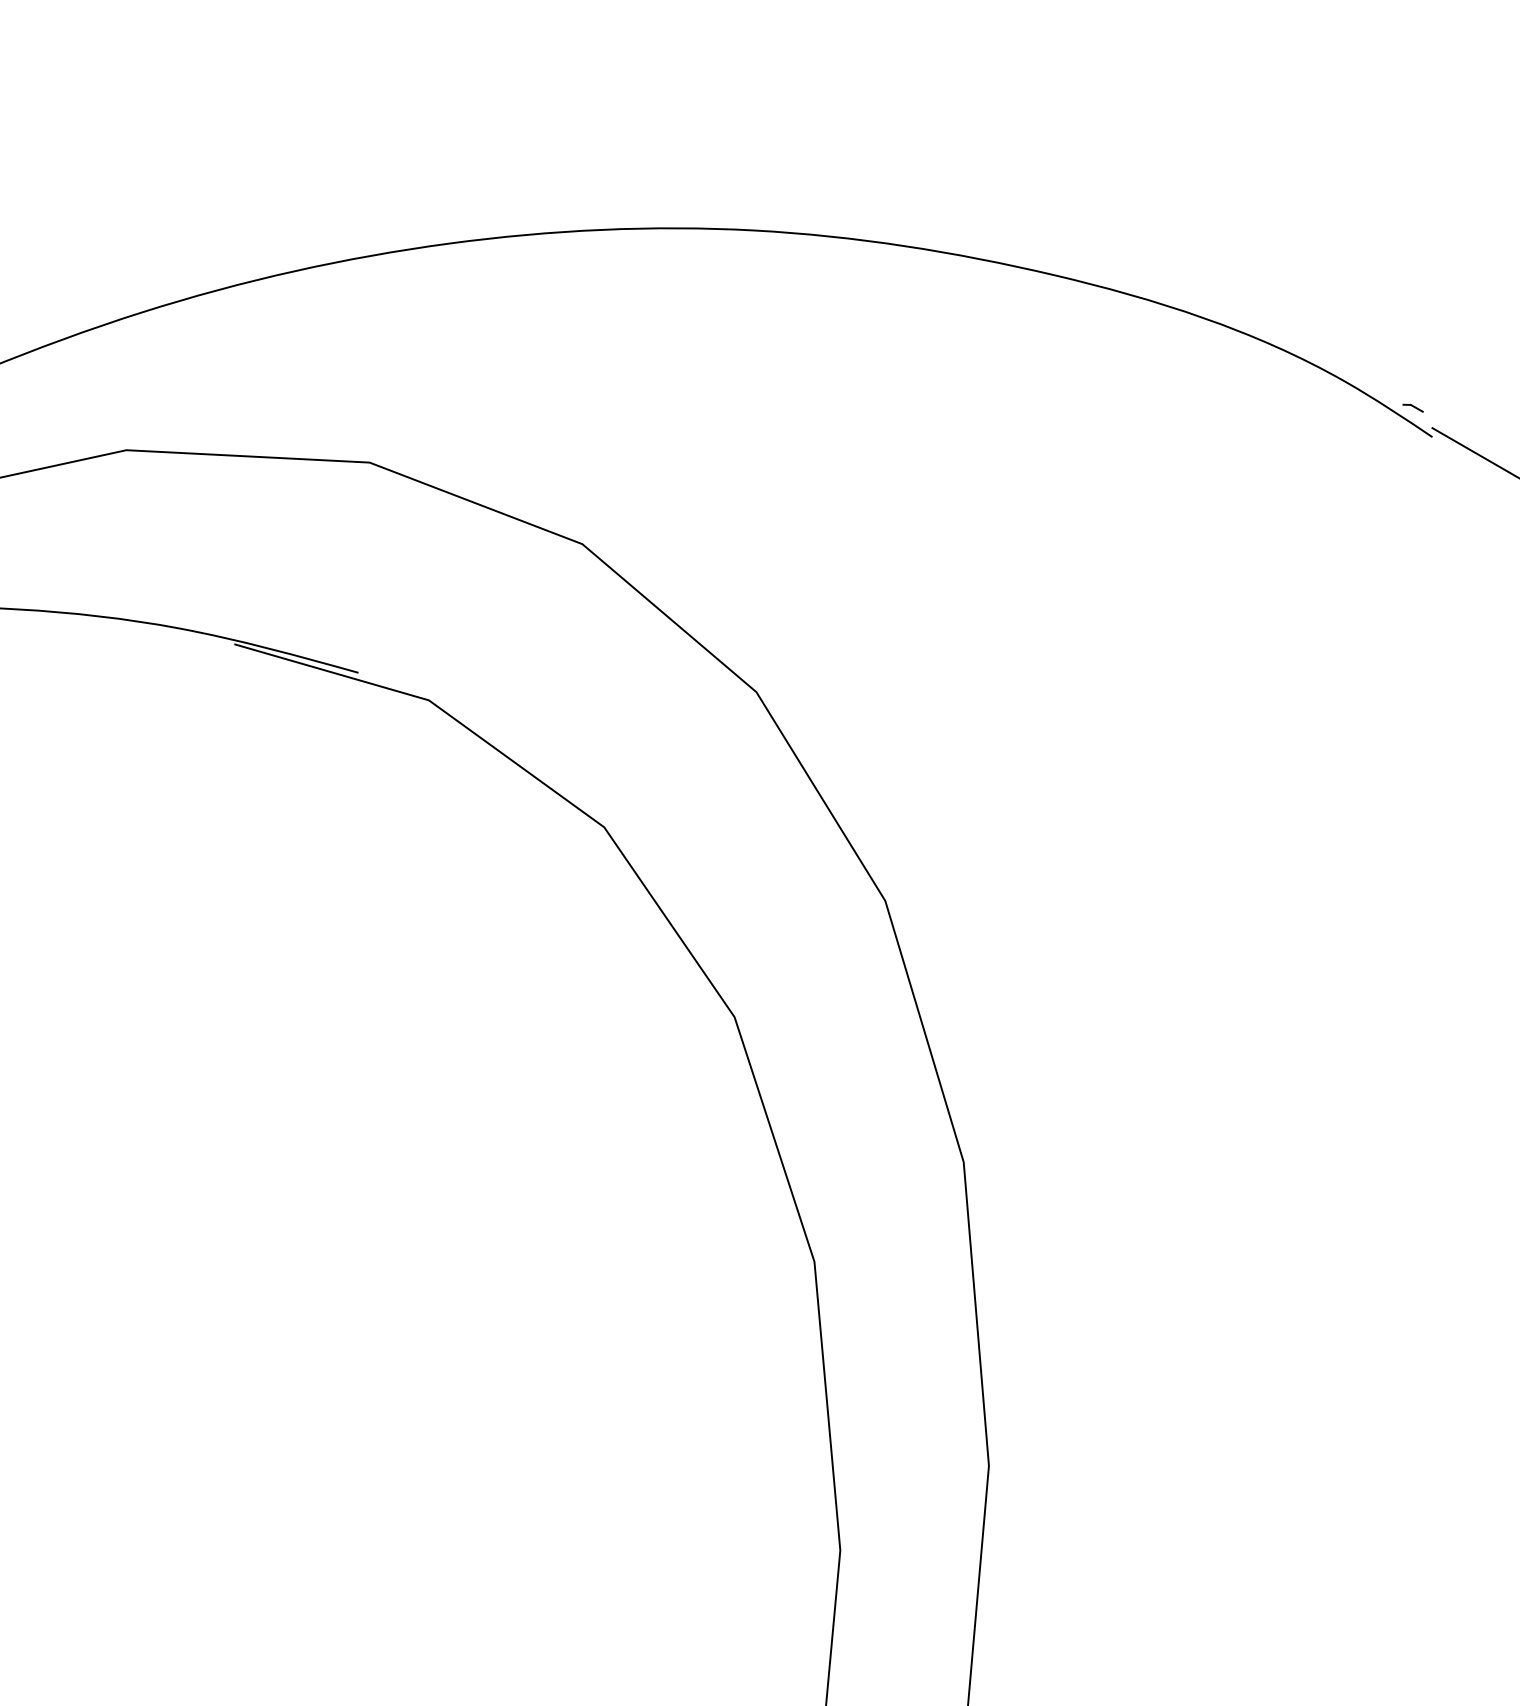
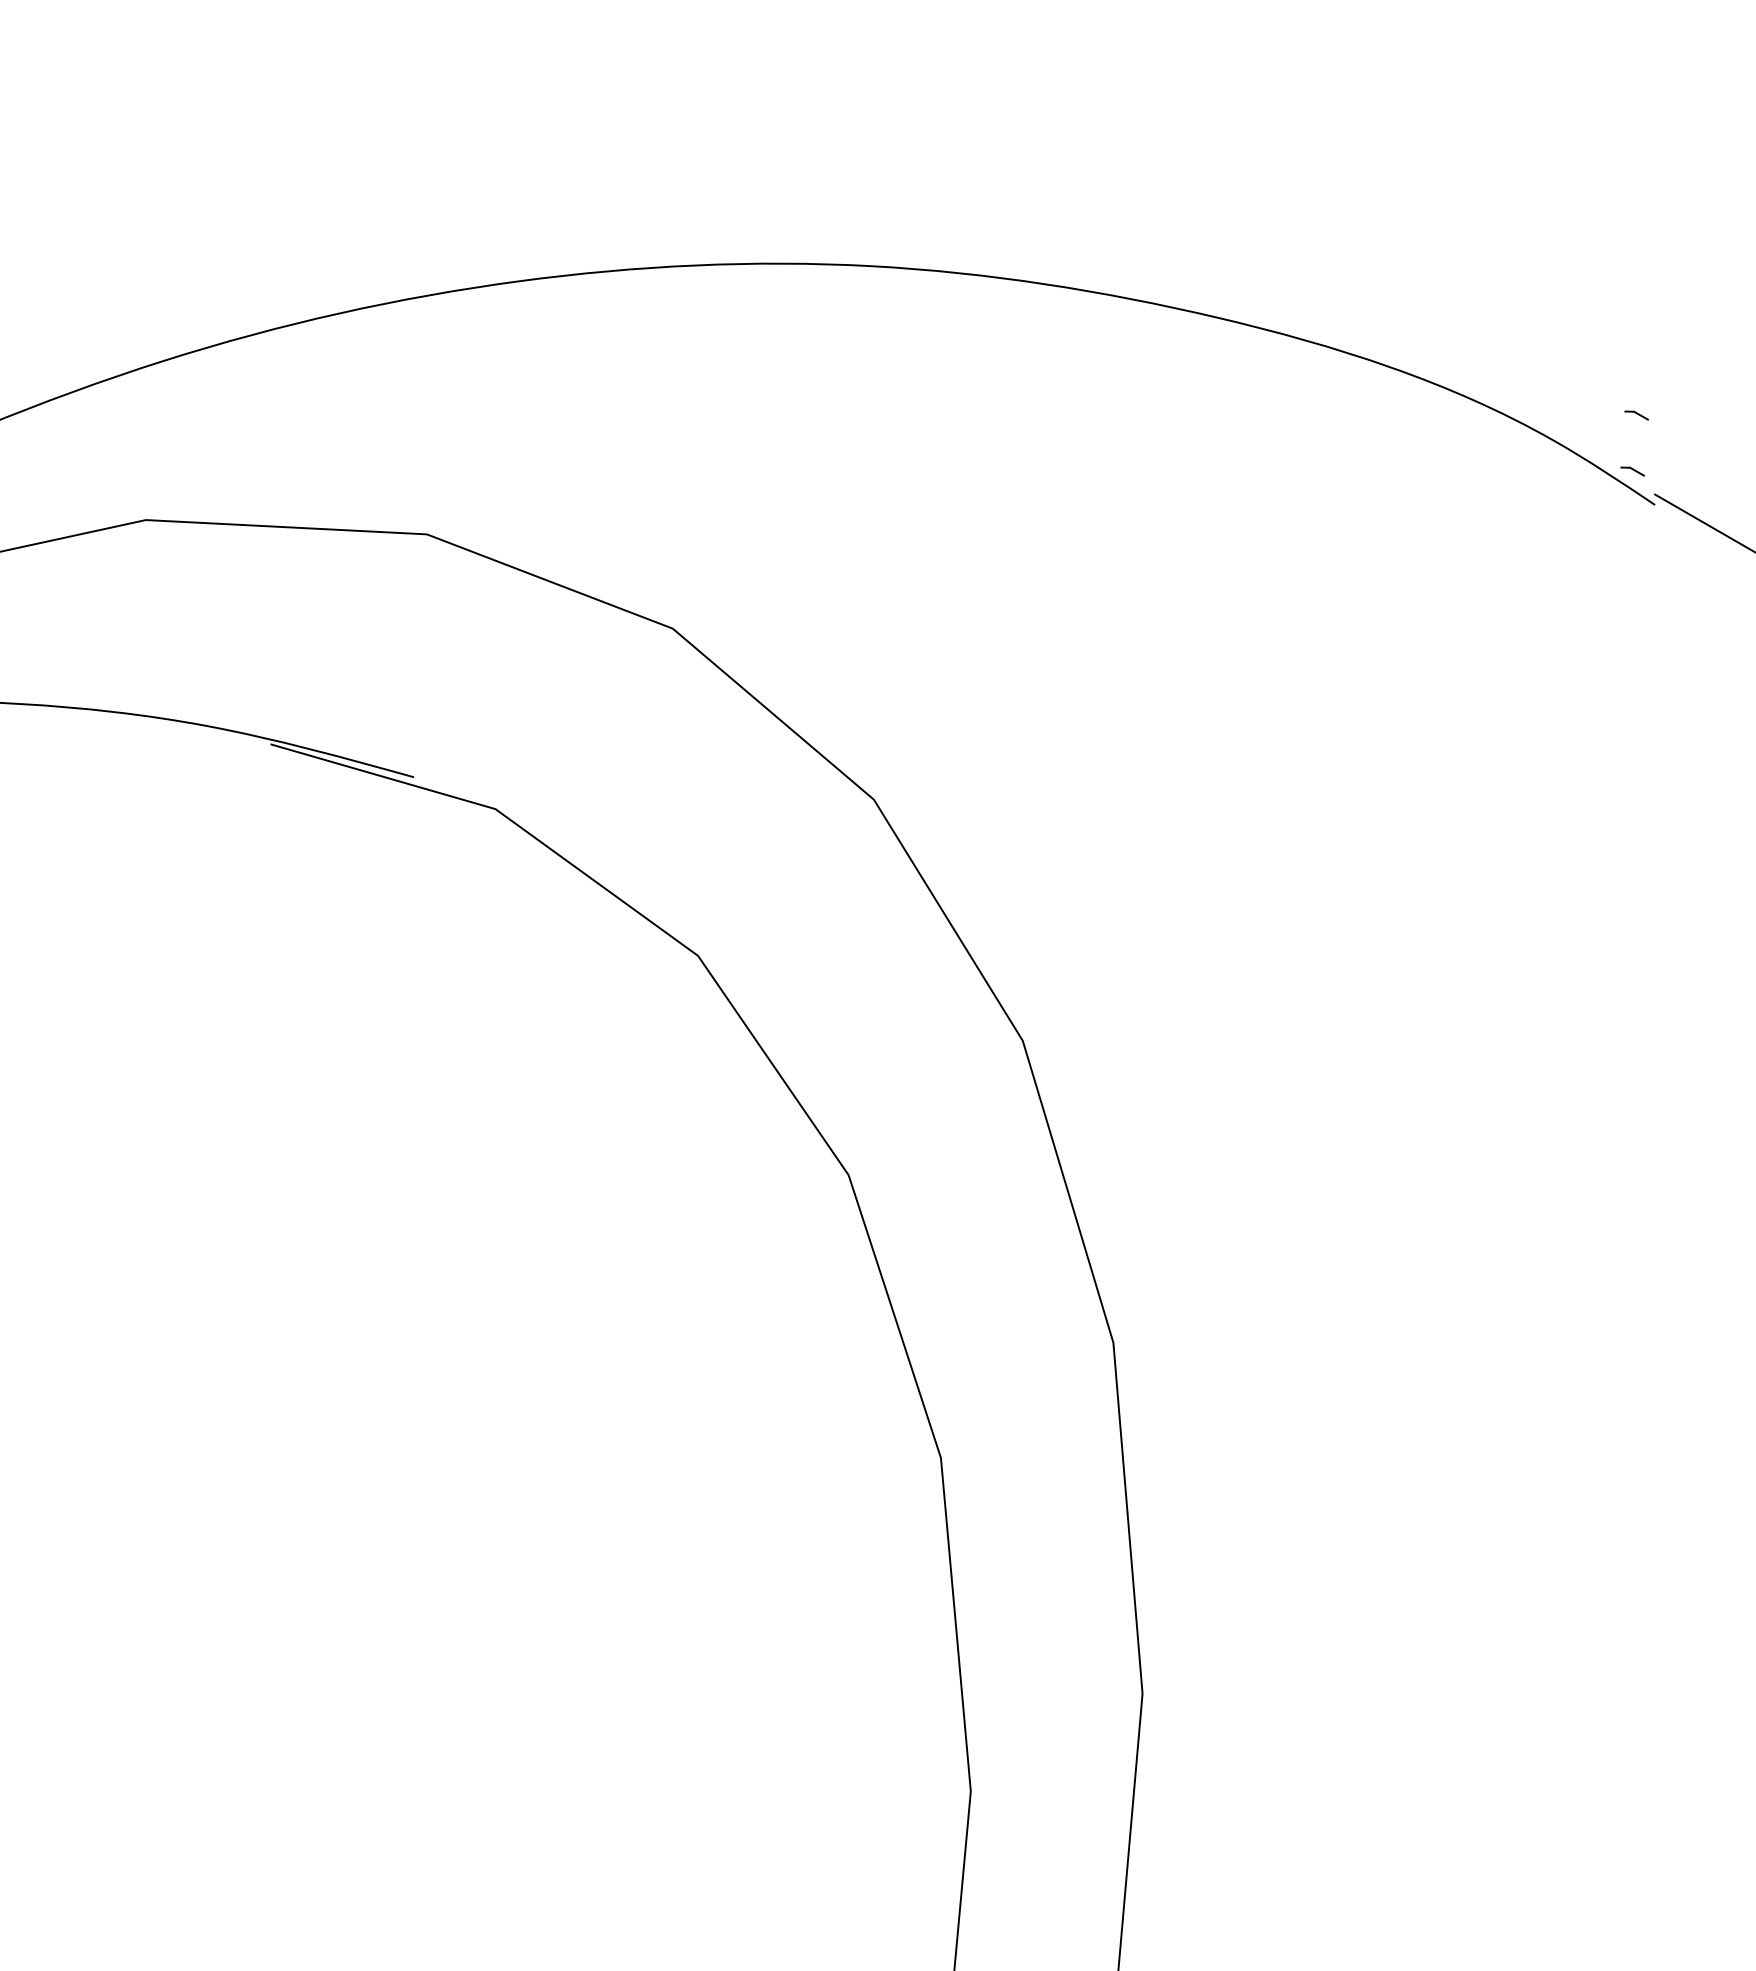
part: (1416, 359) -> (1636, 415), added

